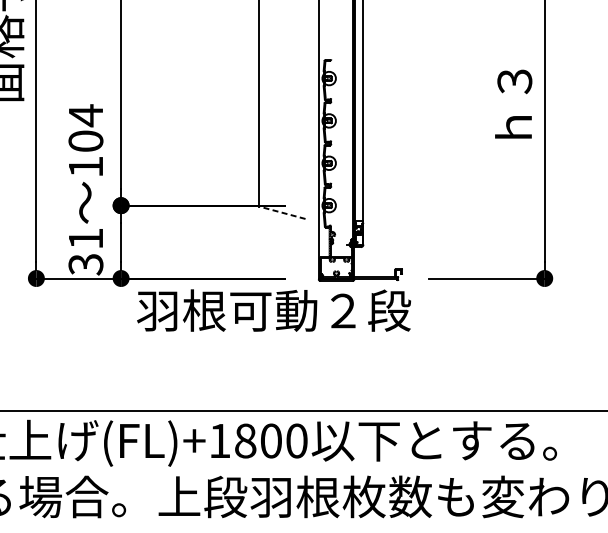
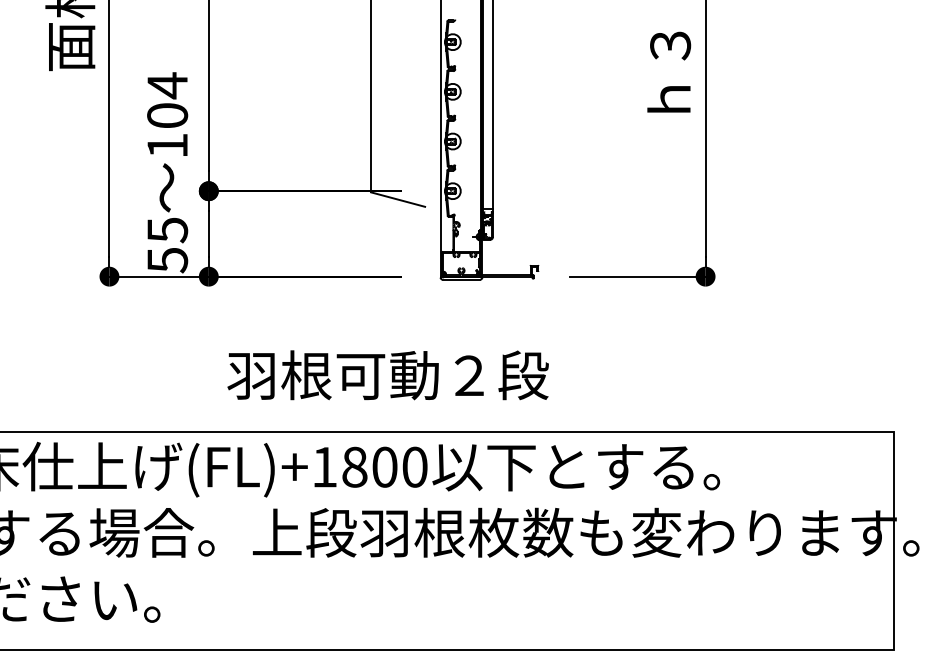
line: (282, 212) -> (398, 199), dashed -> solid
text: (85, 251) -> (167, 245), 31 -> 55
text: (273, 310) -> (387, 375), moved

